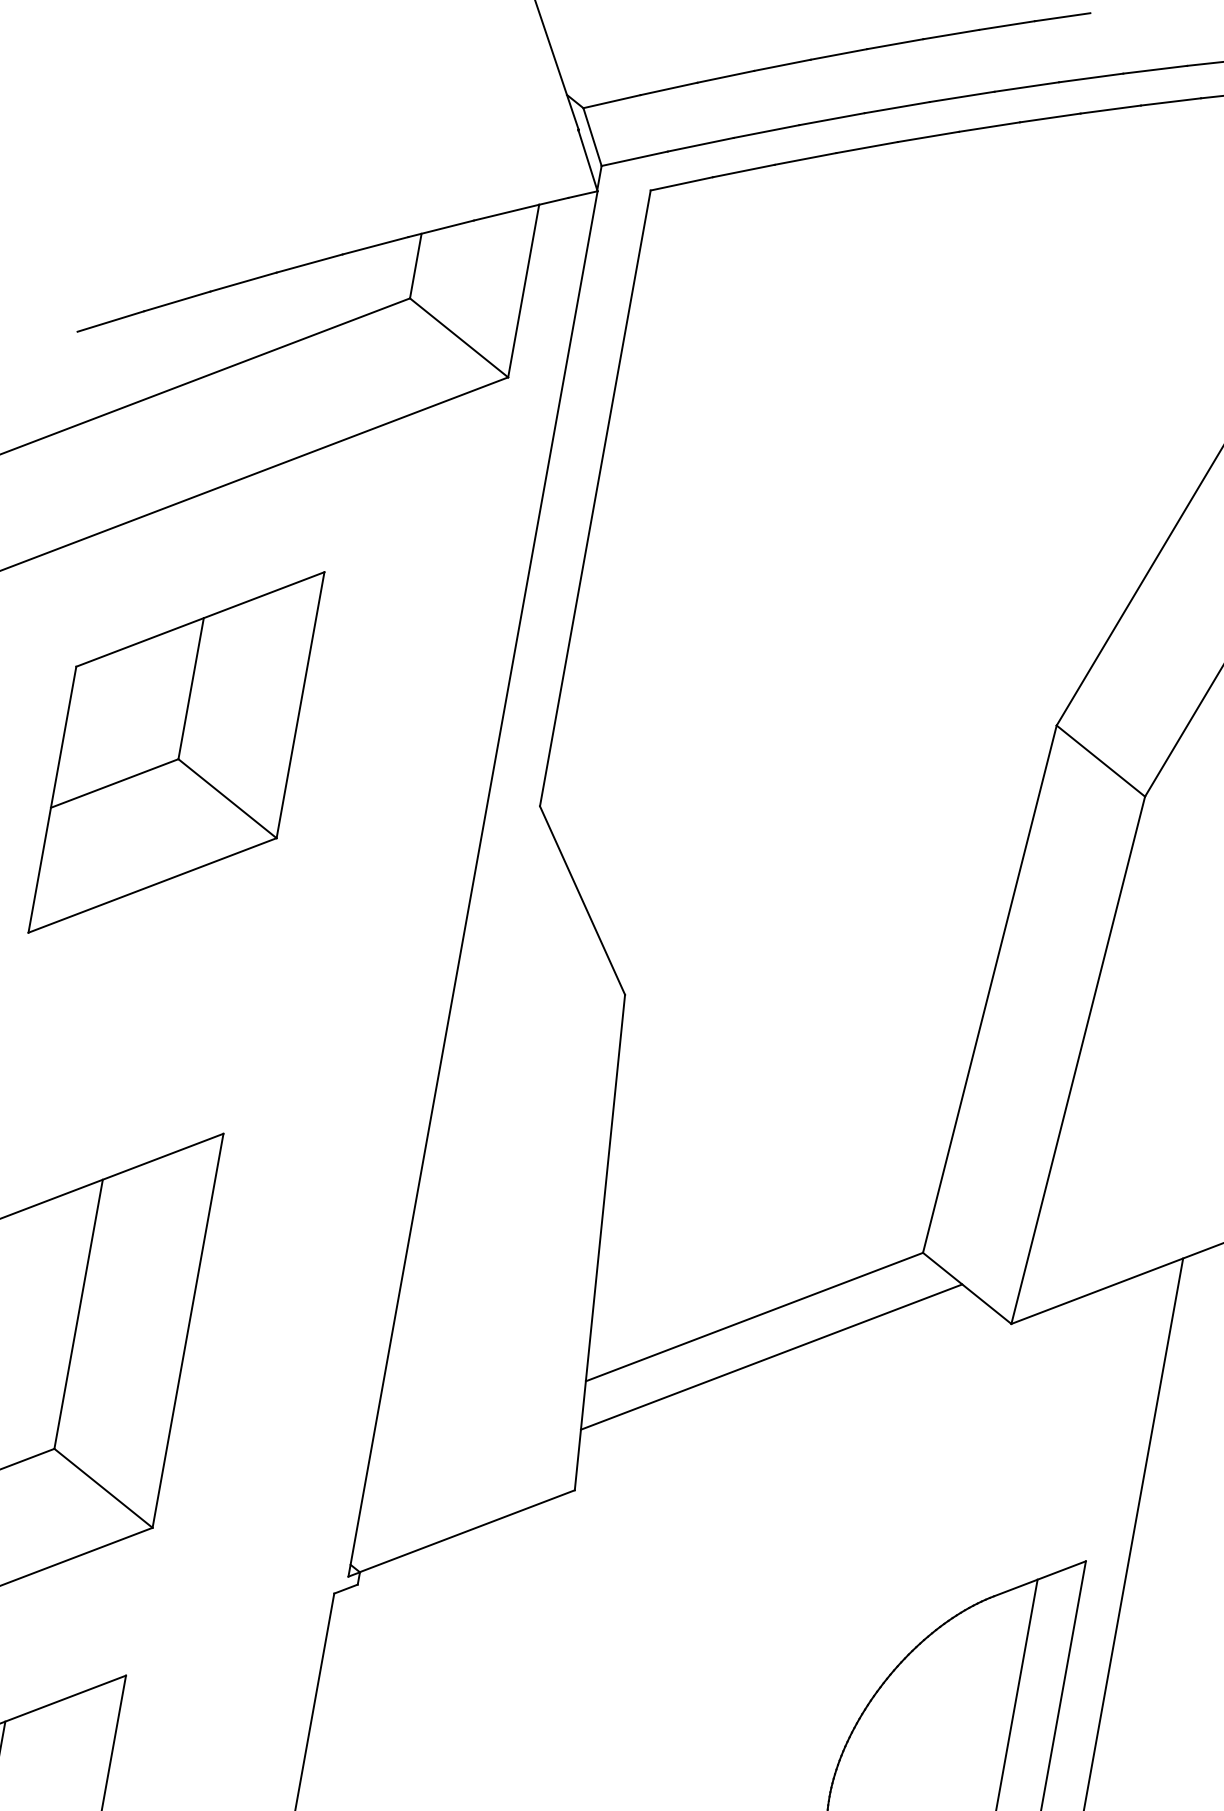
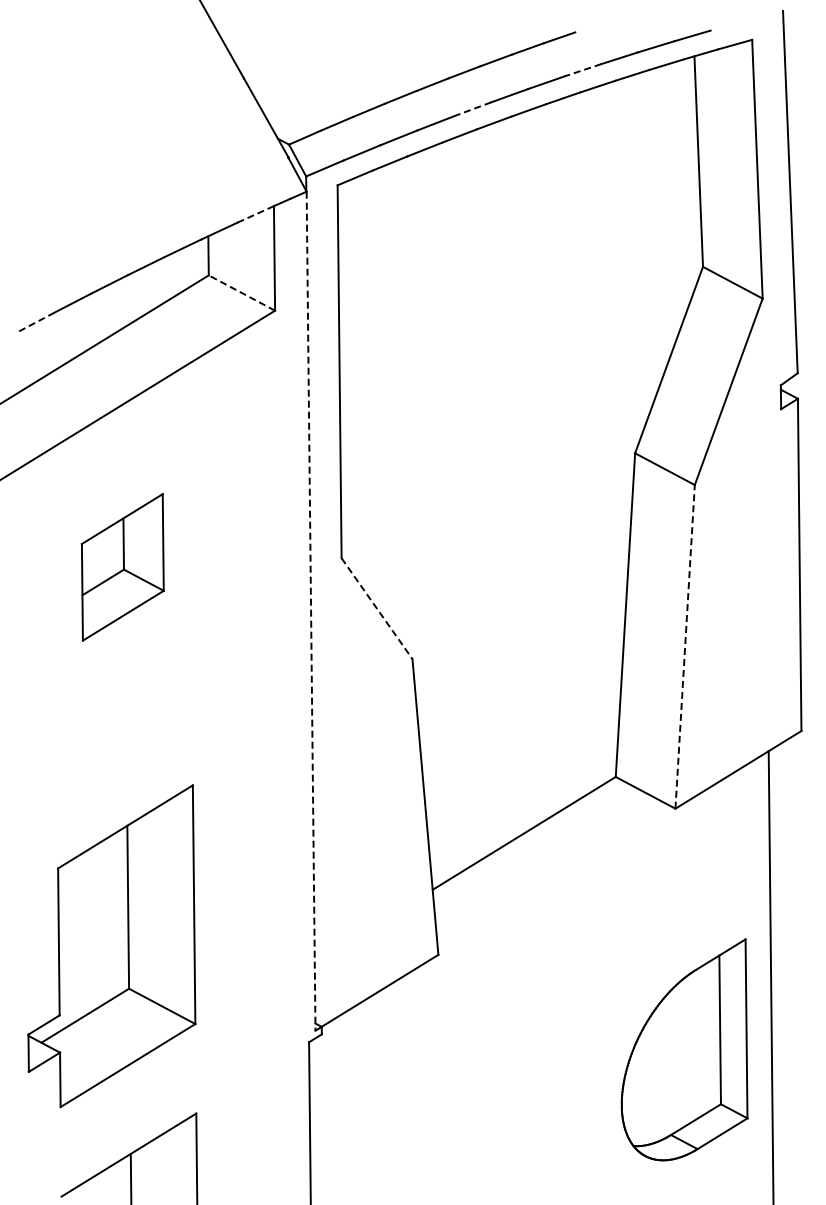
line: (1090, 78) -> (582, 70), solid -> dashed
line: (896, 107) -> (472, 109), solid -> dashed
line: (506, 212) -> (255, 214), solid -> dashed
line: (111, 321) -> (36, 322), solid -> dashed
line: (458, 338) -> (241, 293), solid -> dashed
part: (176, 752) -> (122, 567), size x0.6
line: (473, 884) -> (311, 611), solid -> dashed
line: (583, 900) -> (377, 608), solid -> dashed
line: (1078, 1059) -> (685, 646), solid -> dashed
line: (771, 1356) -> (538, 854), removed

